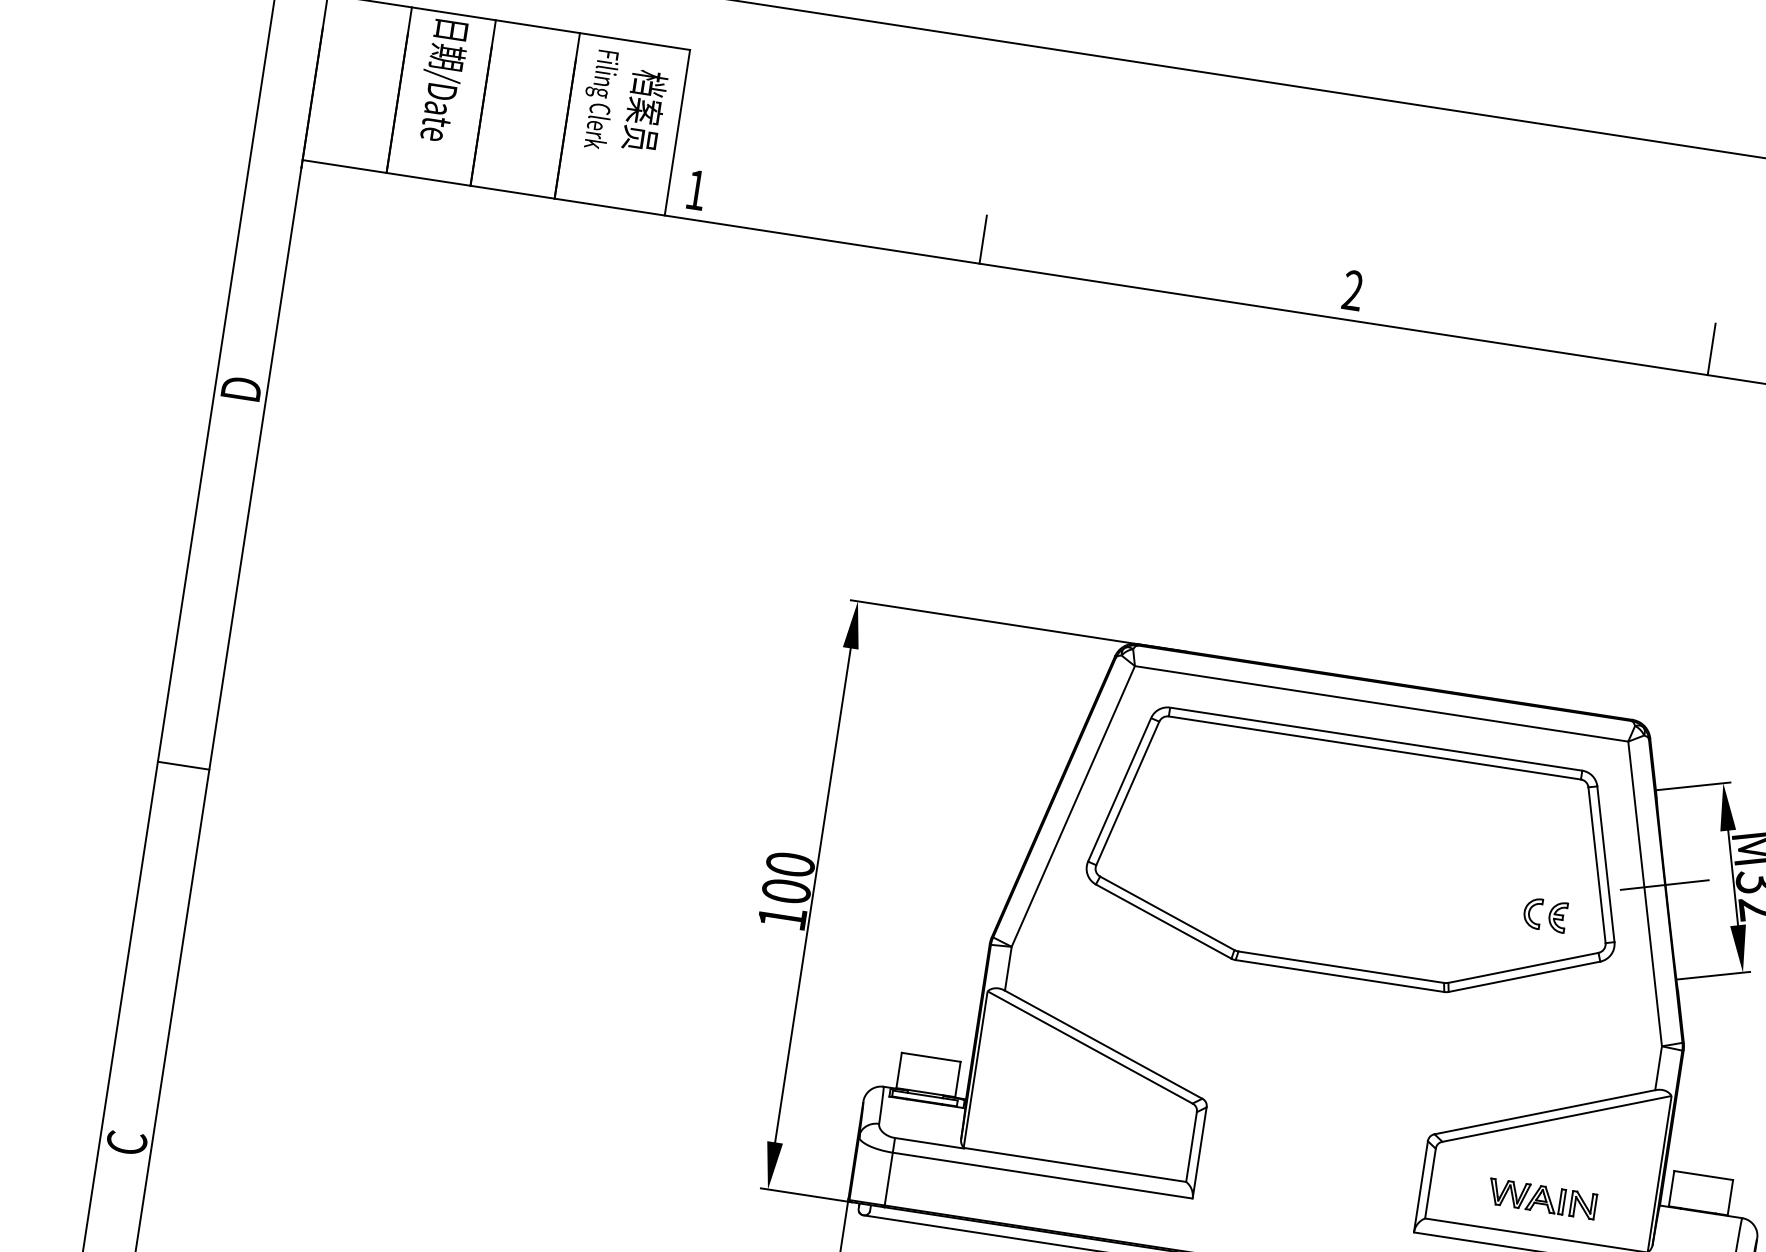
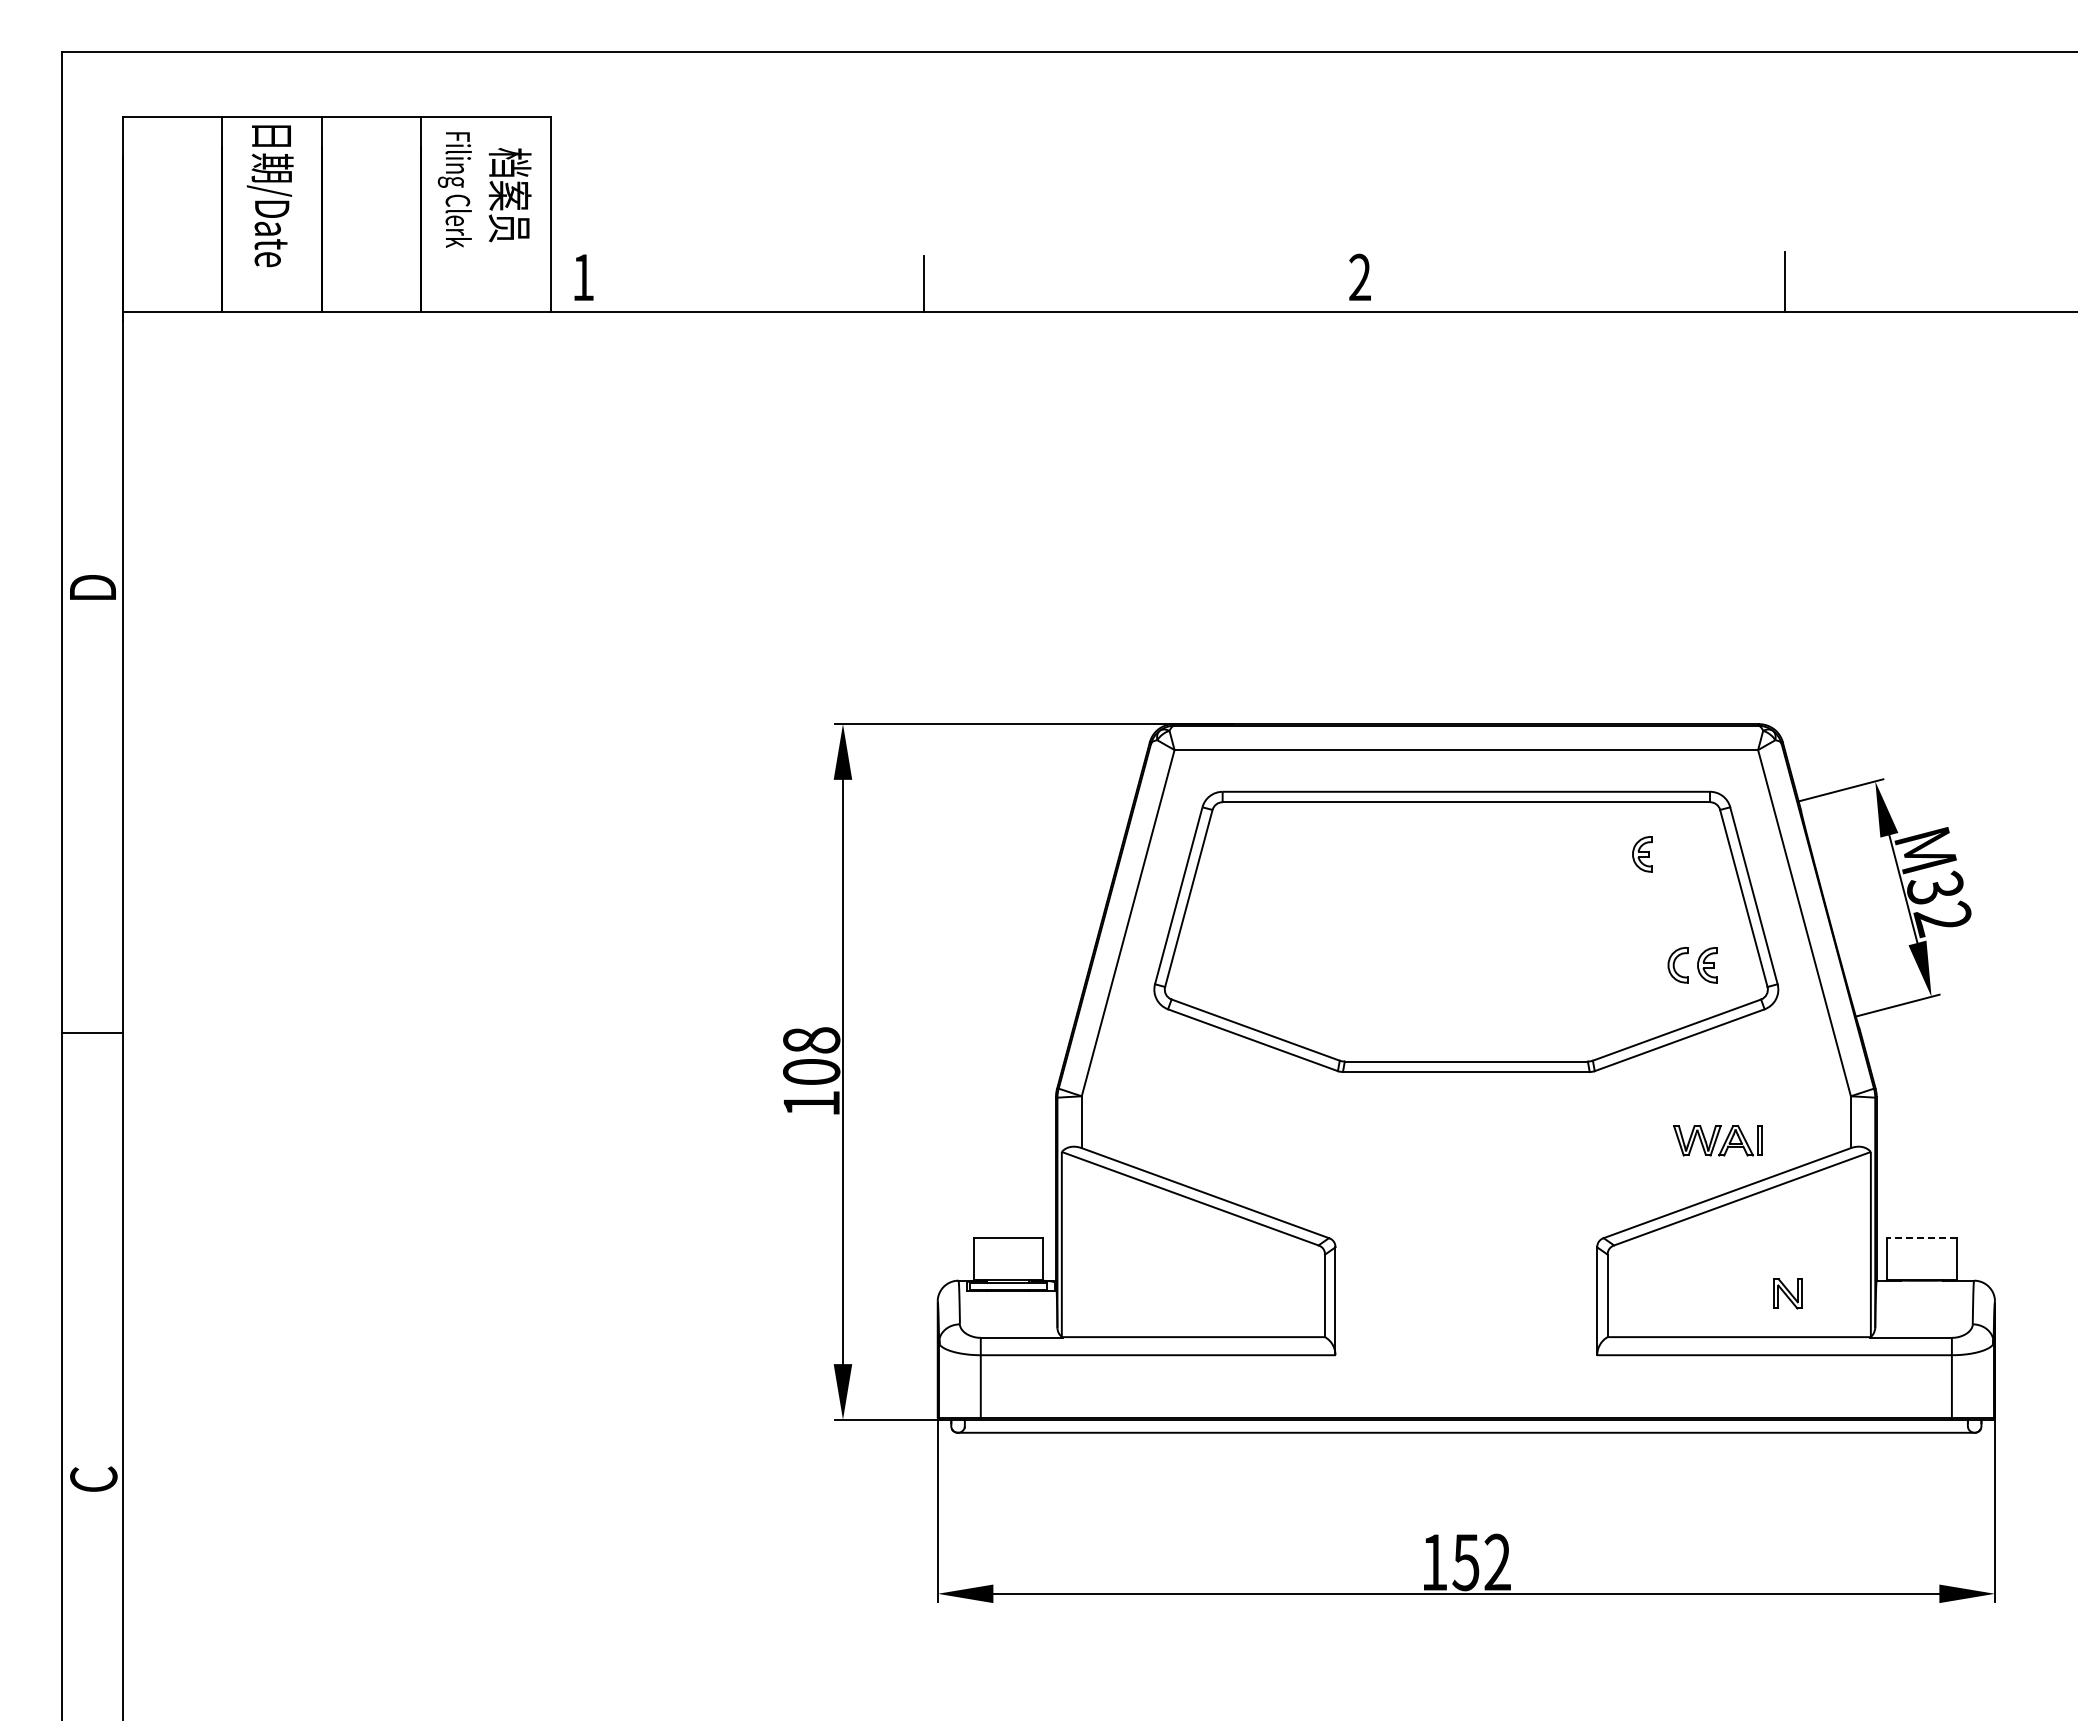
part: (1517, 814) -> (1642, 854), added
text: (790, 864) -> (811, 1040), 100 -> 108
line: (1664, 885) -> (1825, 909), removed
line: (1703, 1175) -> (1921, 1238), solid -> dashed
part: (1526, 1196) -> (1717, 1140), moved

